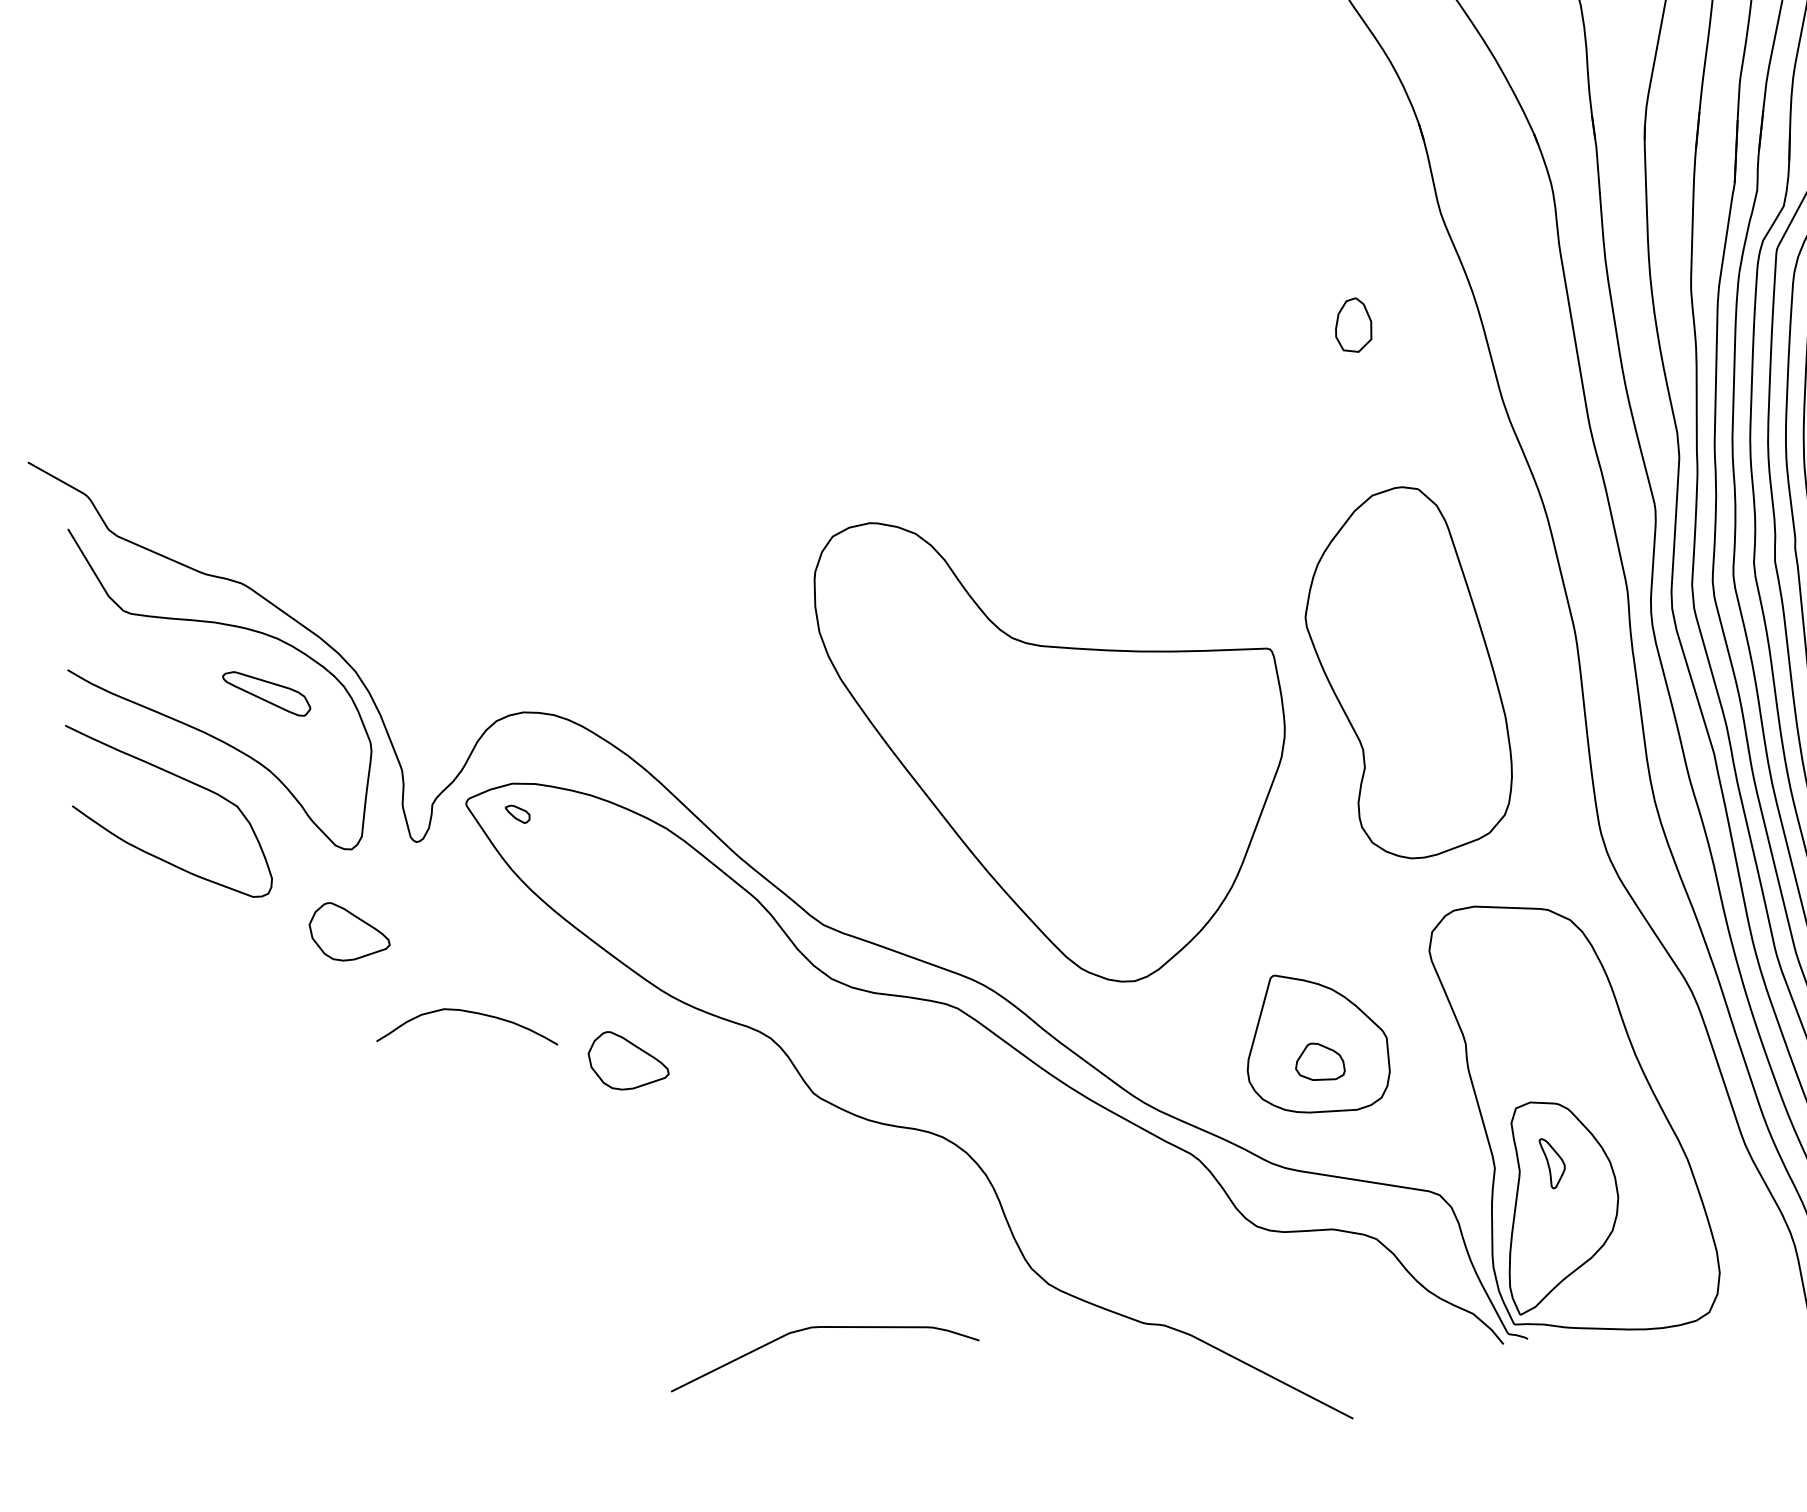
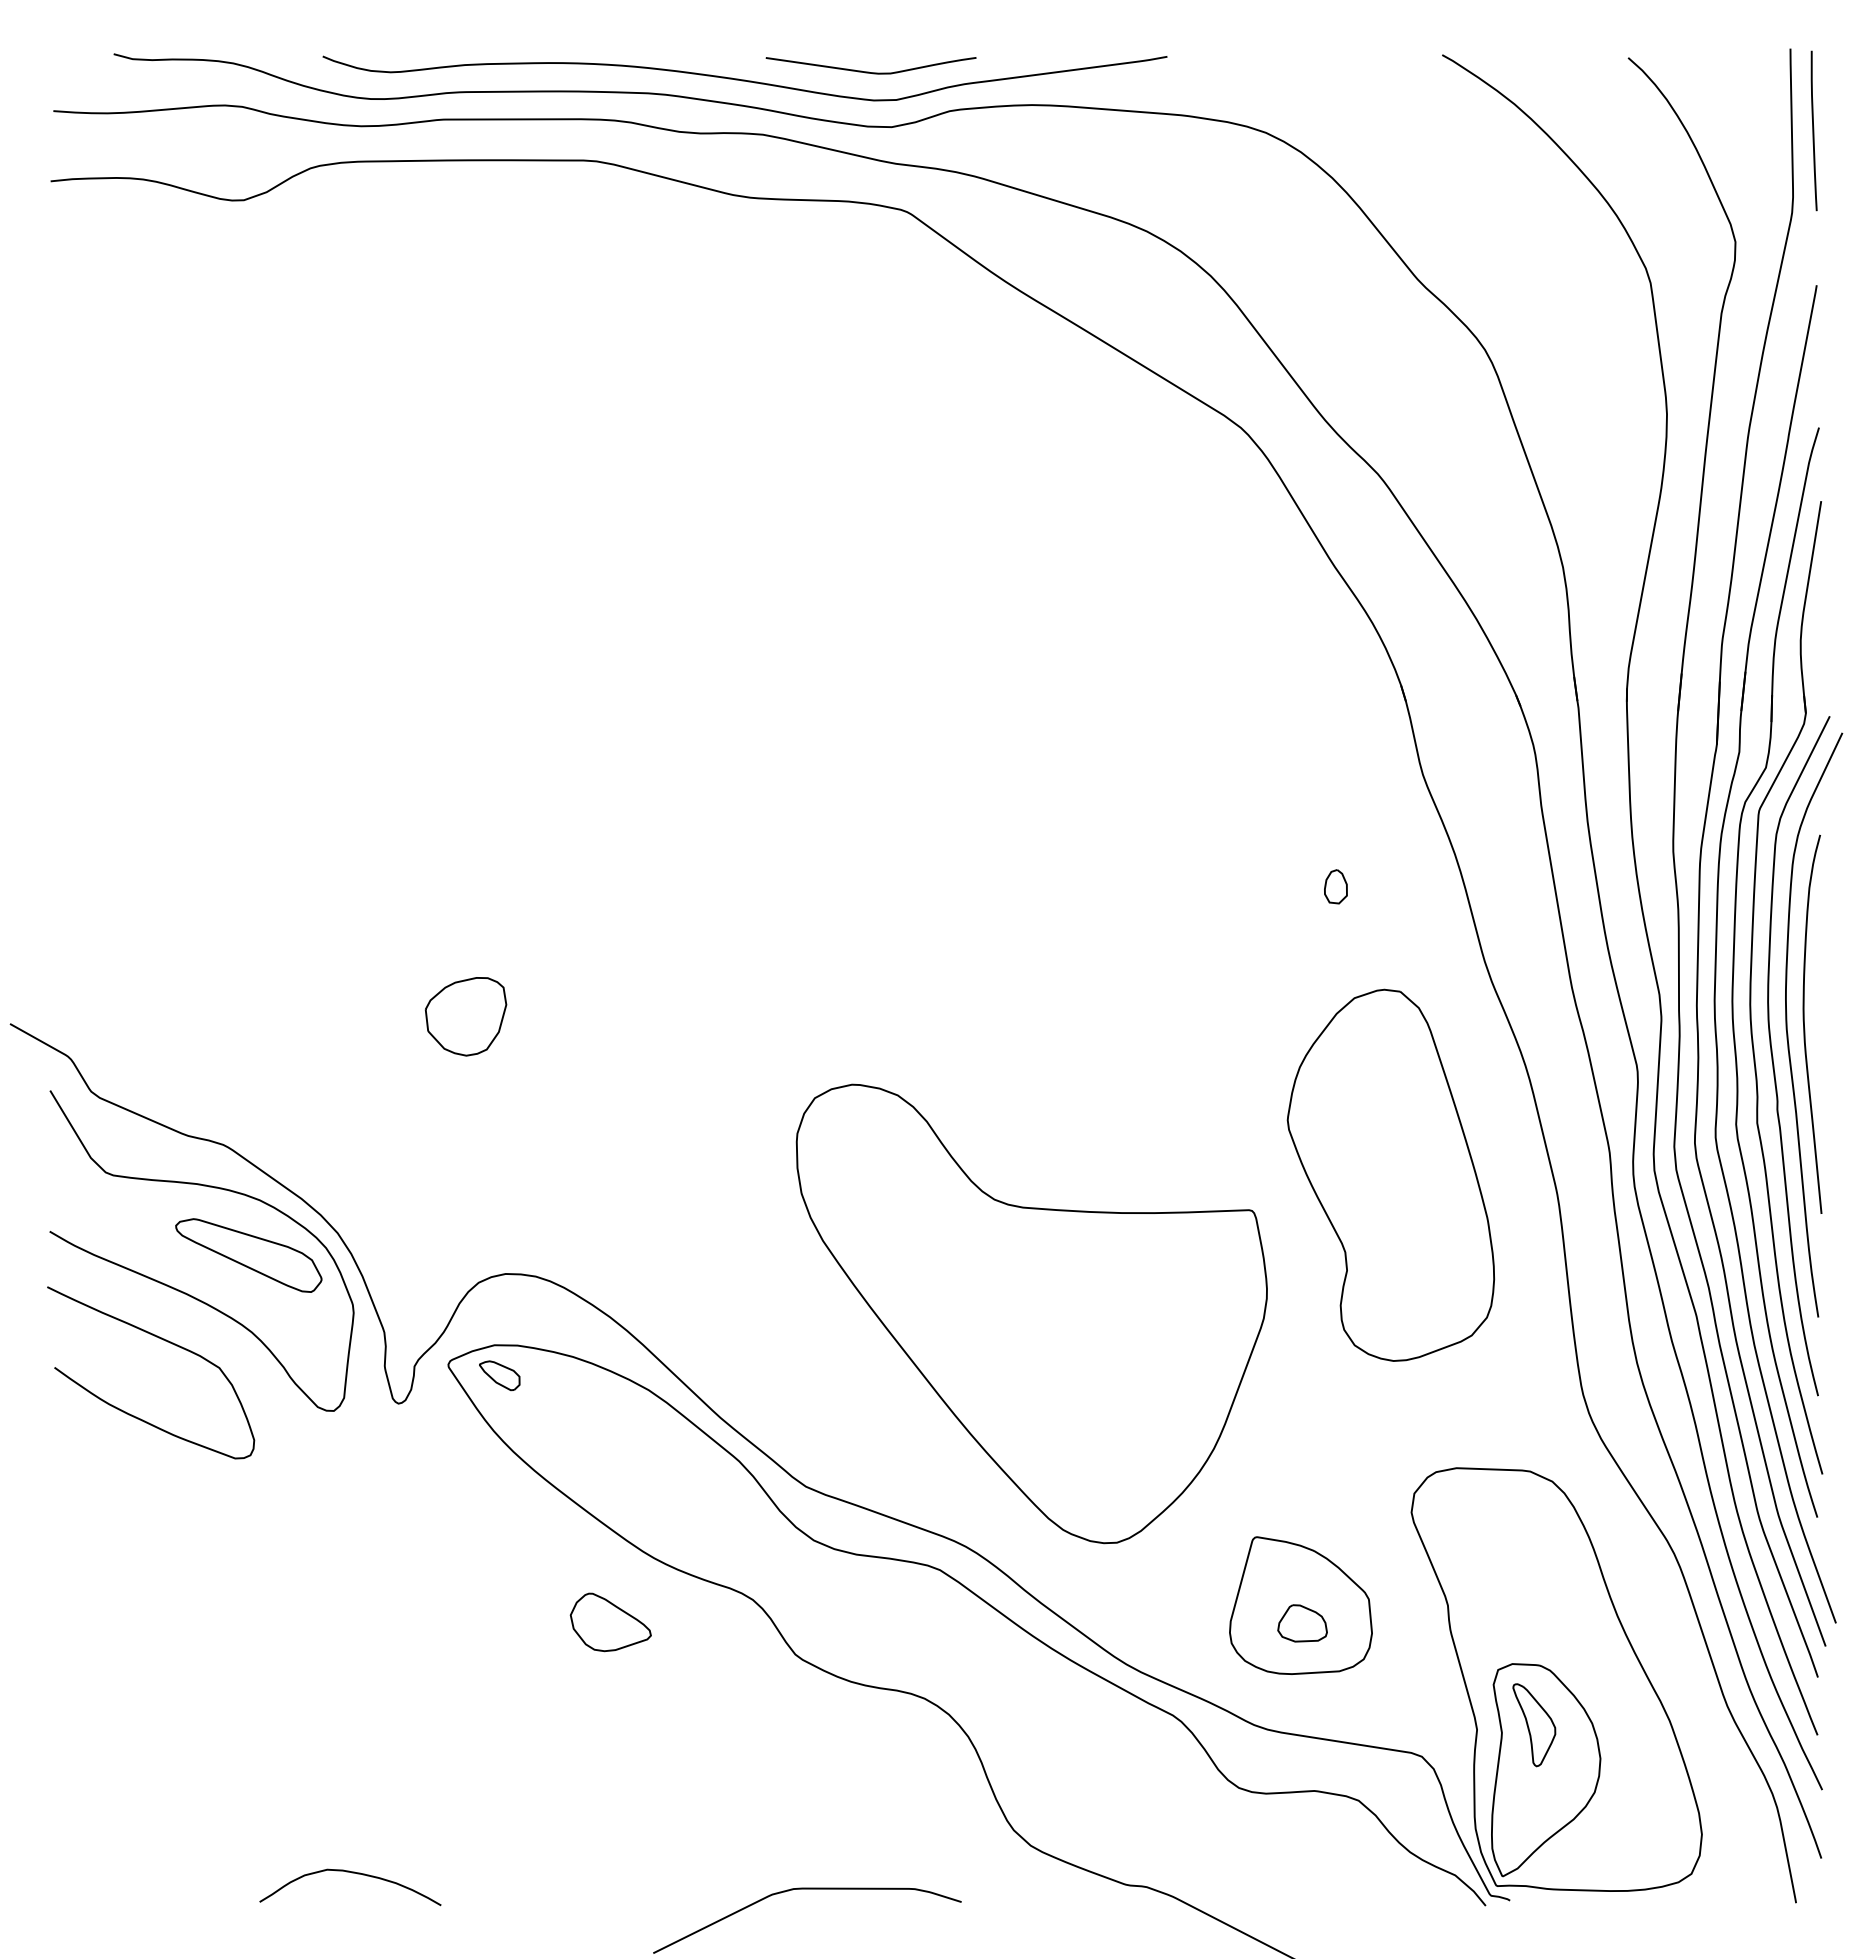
part: (1353, 324) -> (1335, 886), size x0.62
part: (483, 454) -> (465, 1016), added
part: (1408, 671) -> (1390, 1174), moved
part: (266, 693) -> (248, 1255), size x1.67
part: (517, 813) -> (499, 1375), size x1.67
part: (349, 931) -> (331, 1493), removed
curve: (468, 1012) -> (351, 1873), moved
part: (1552, 1163) -> (1534, 1725), size x1.67

